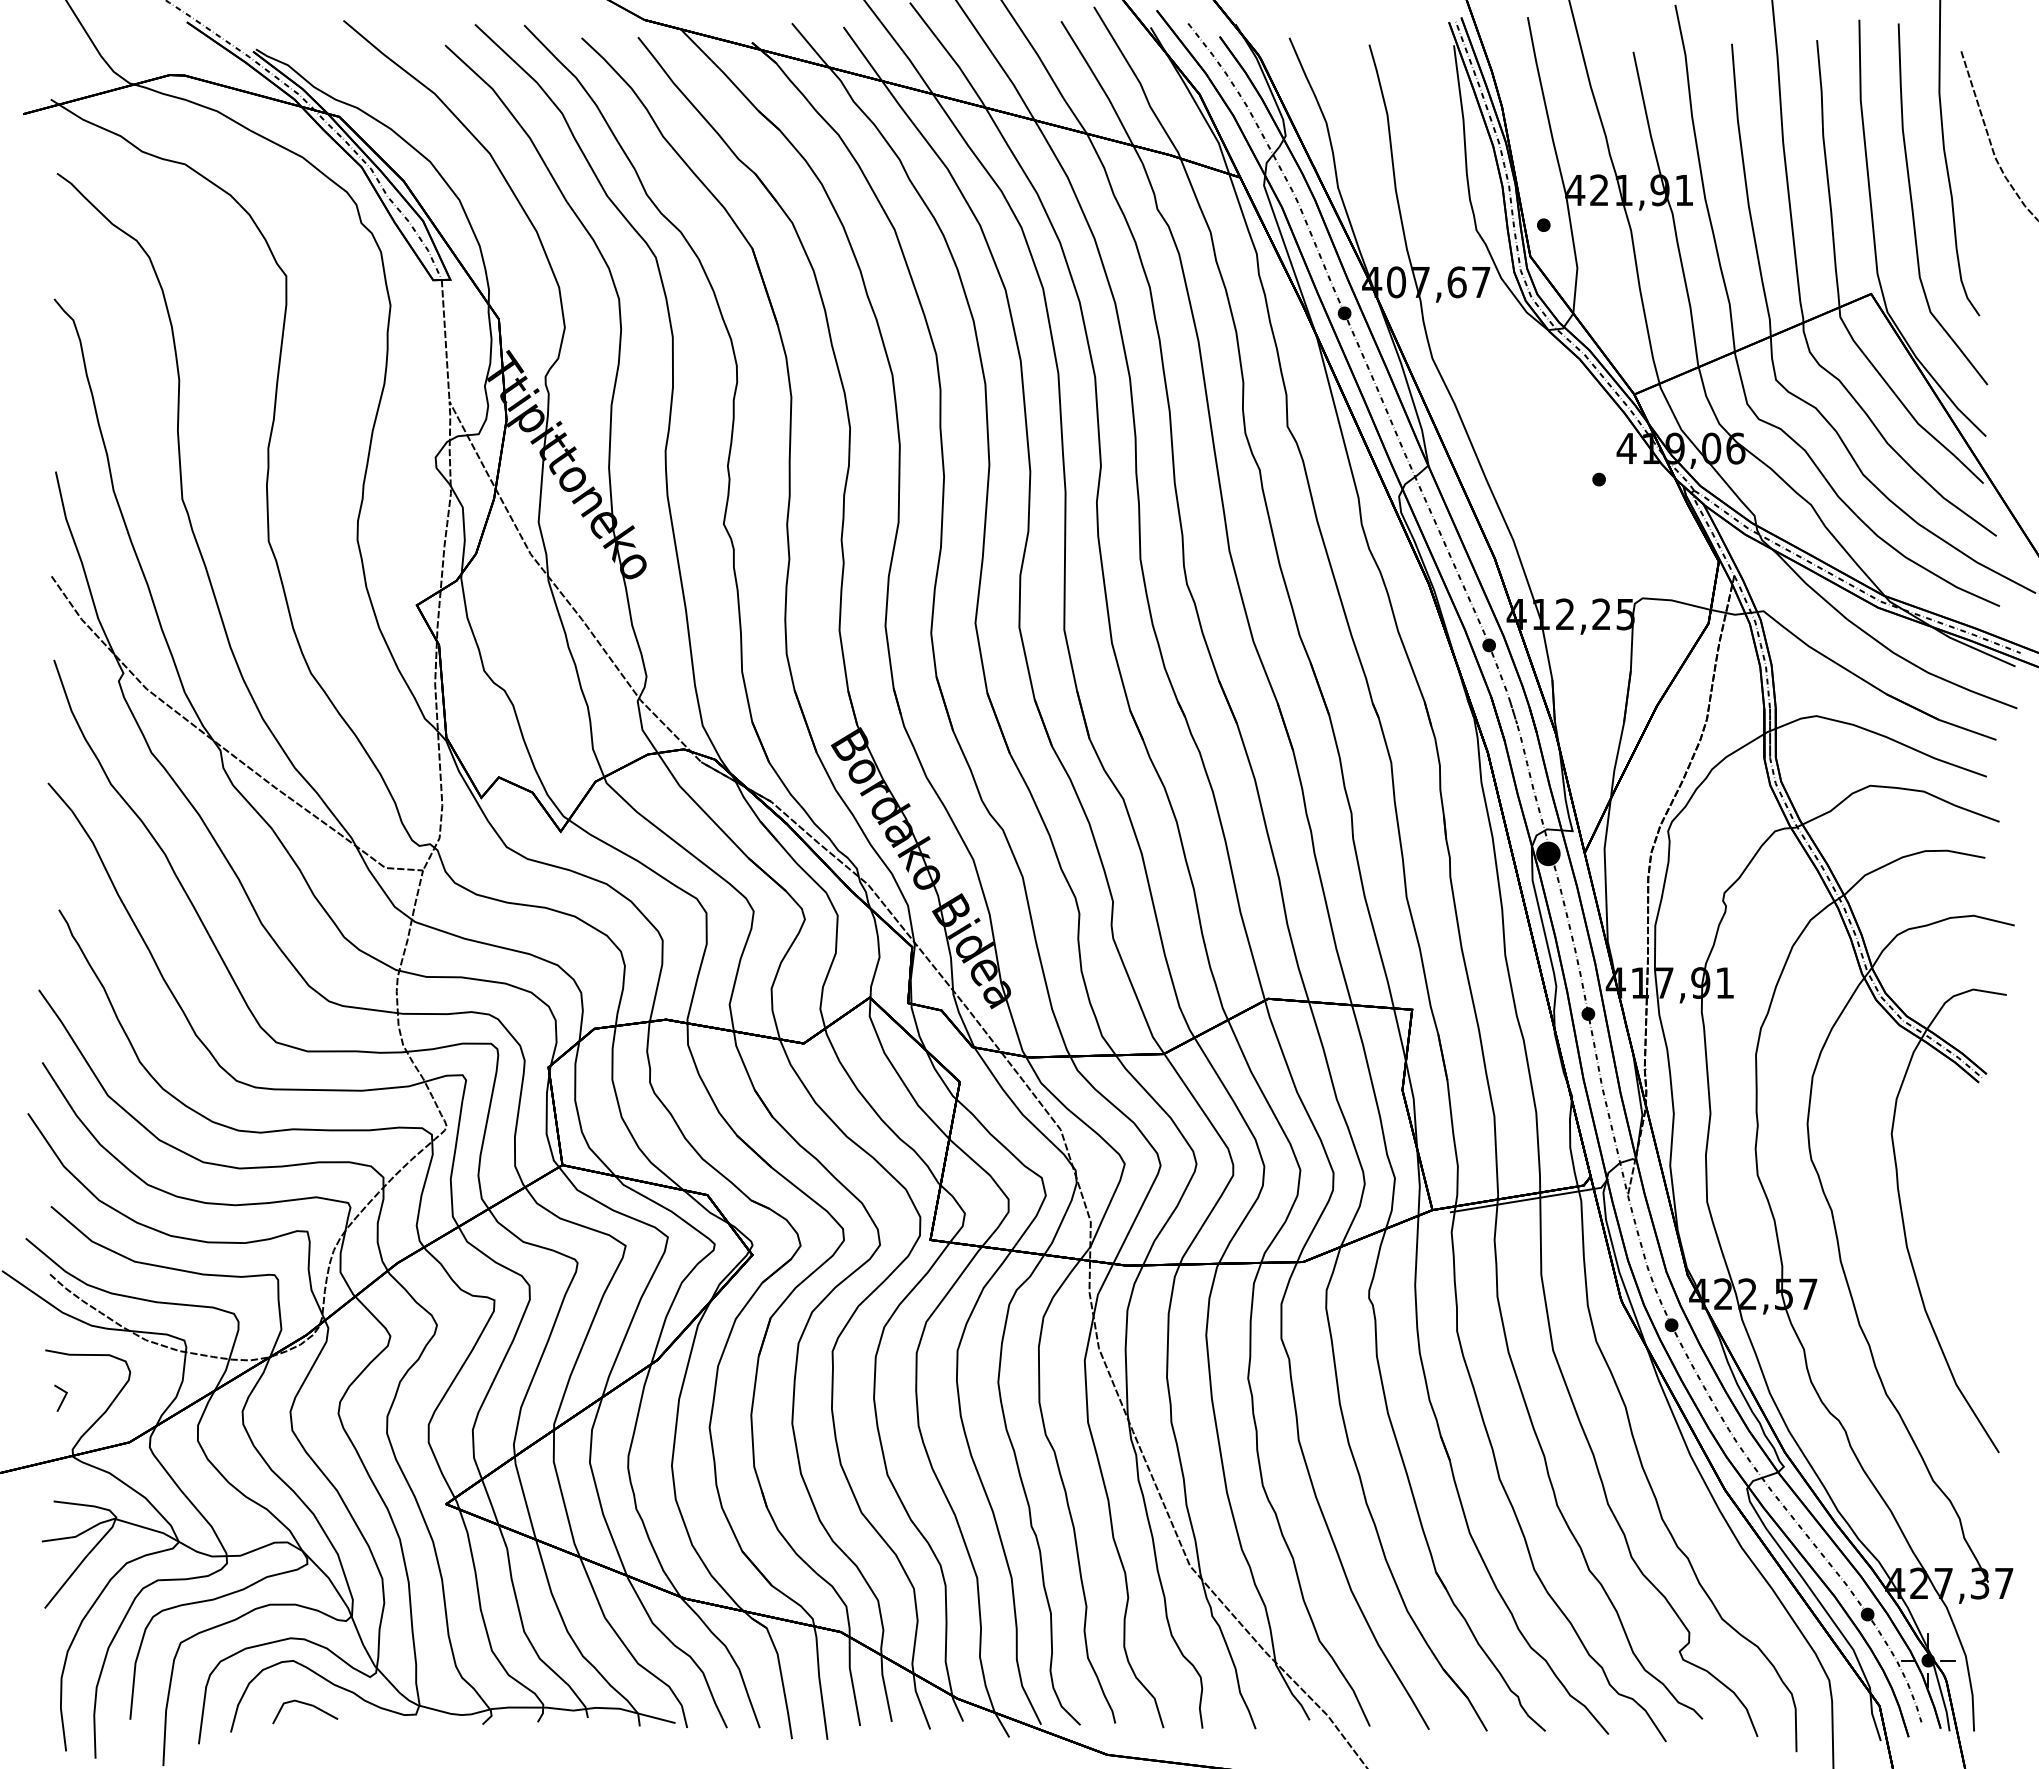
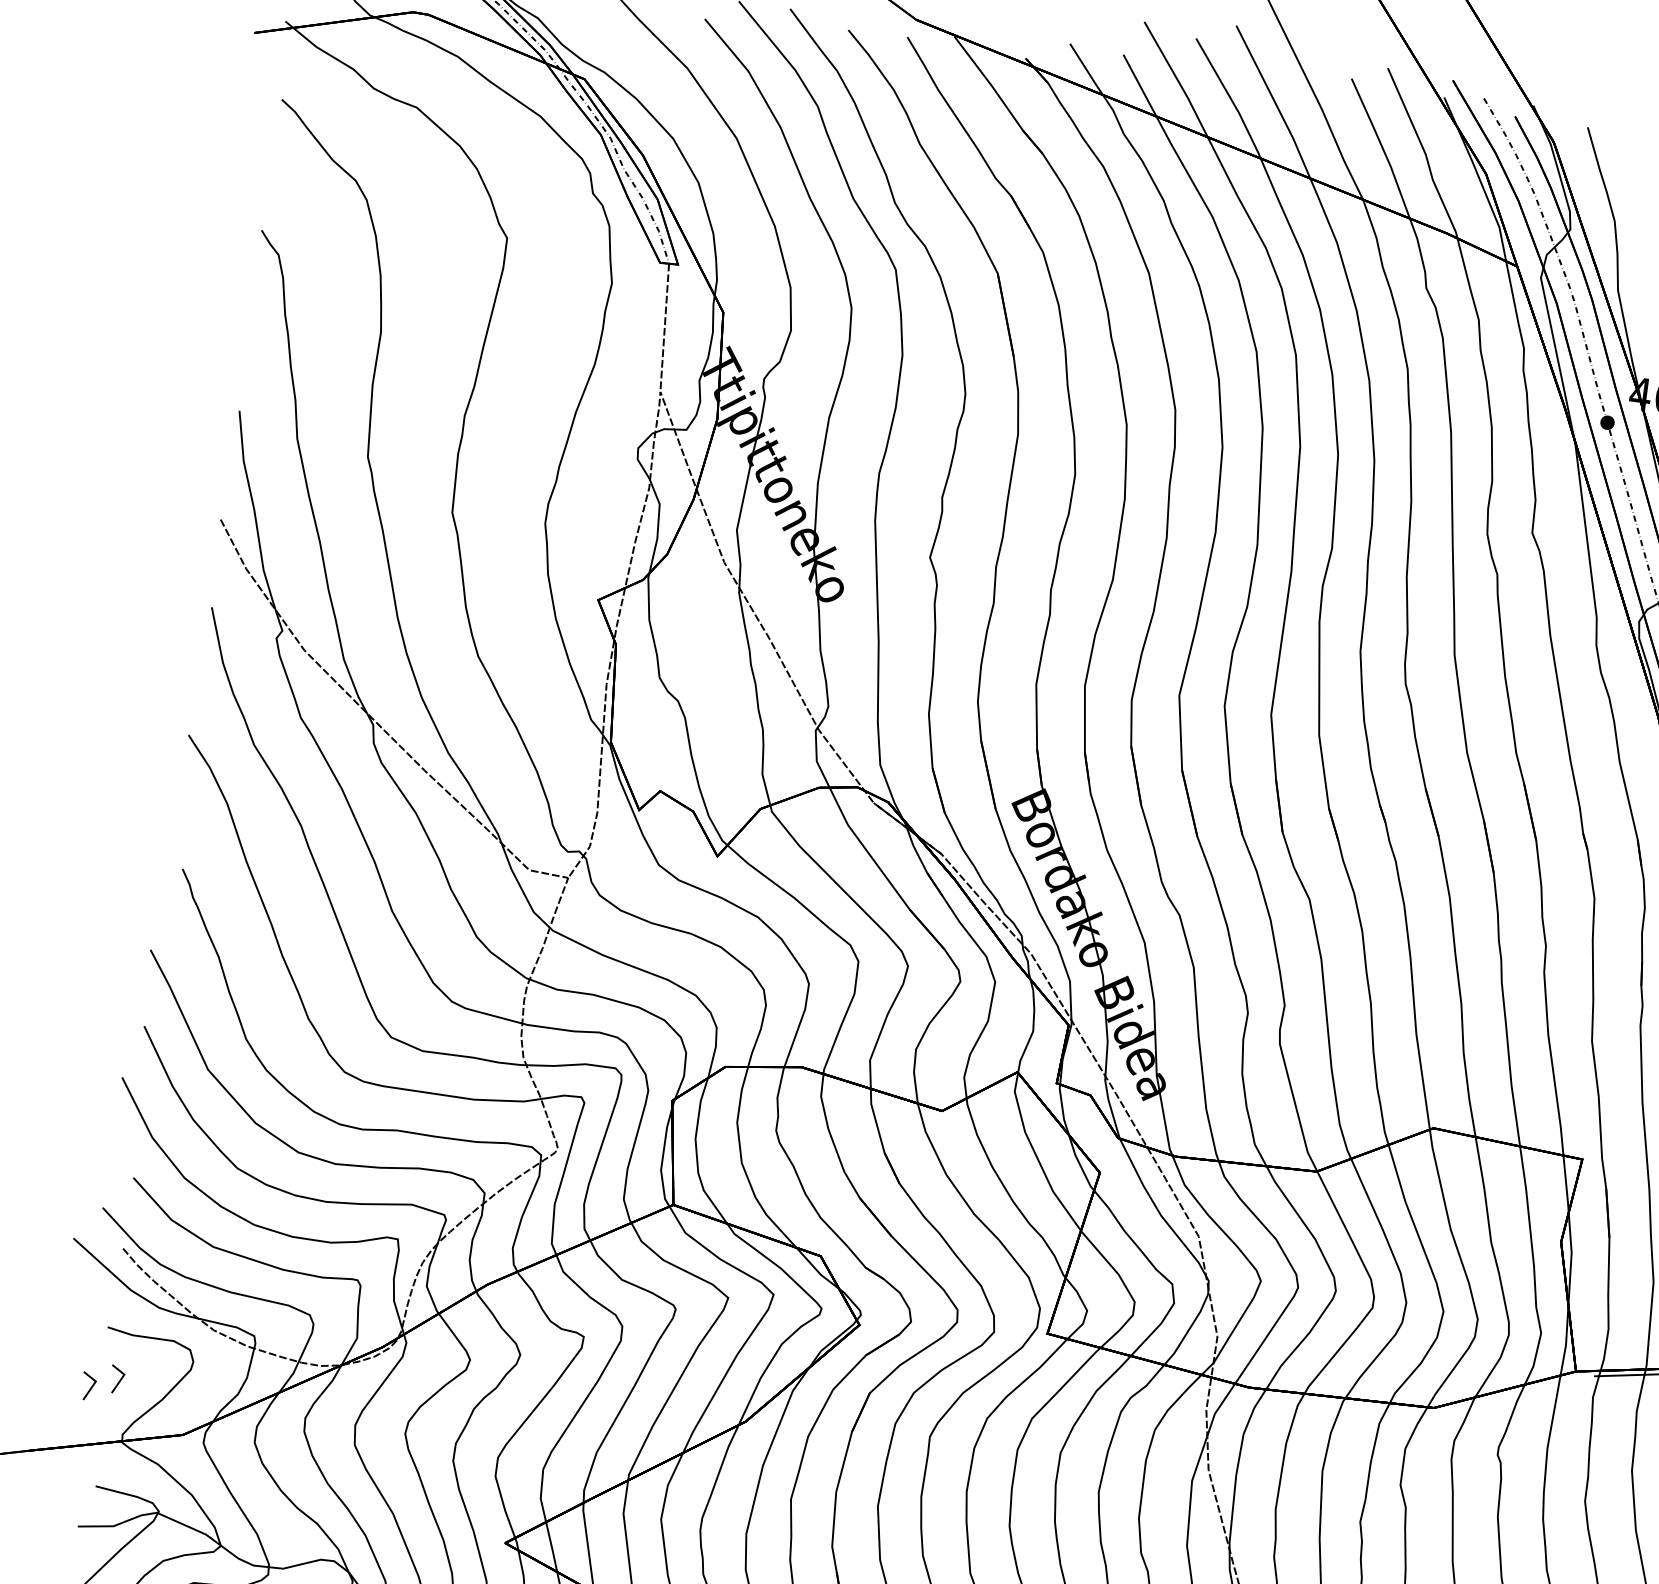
line: (36, 1409) -> (90, 1387), added

